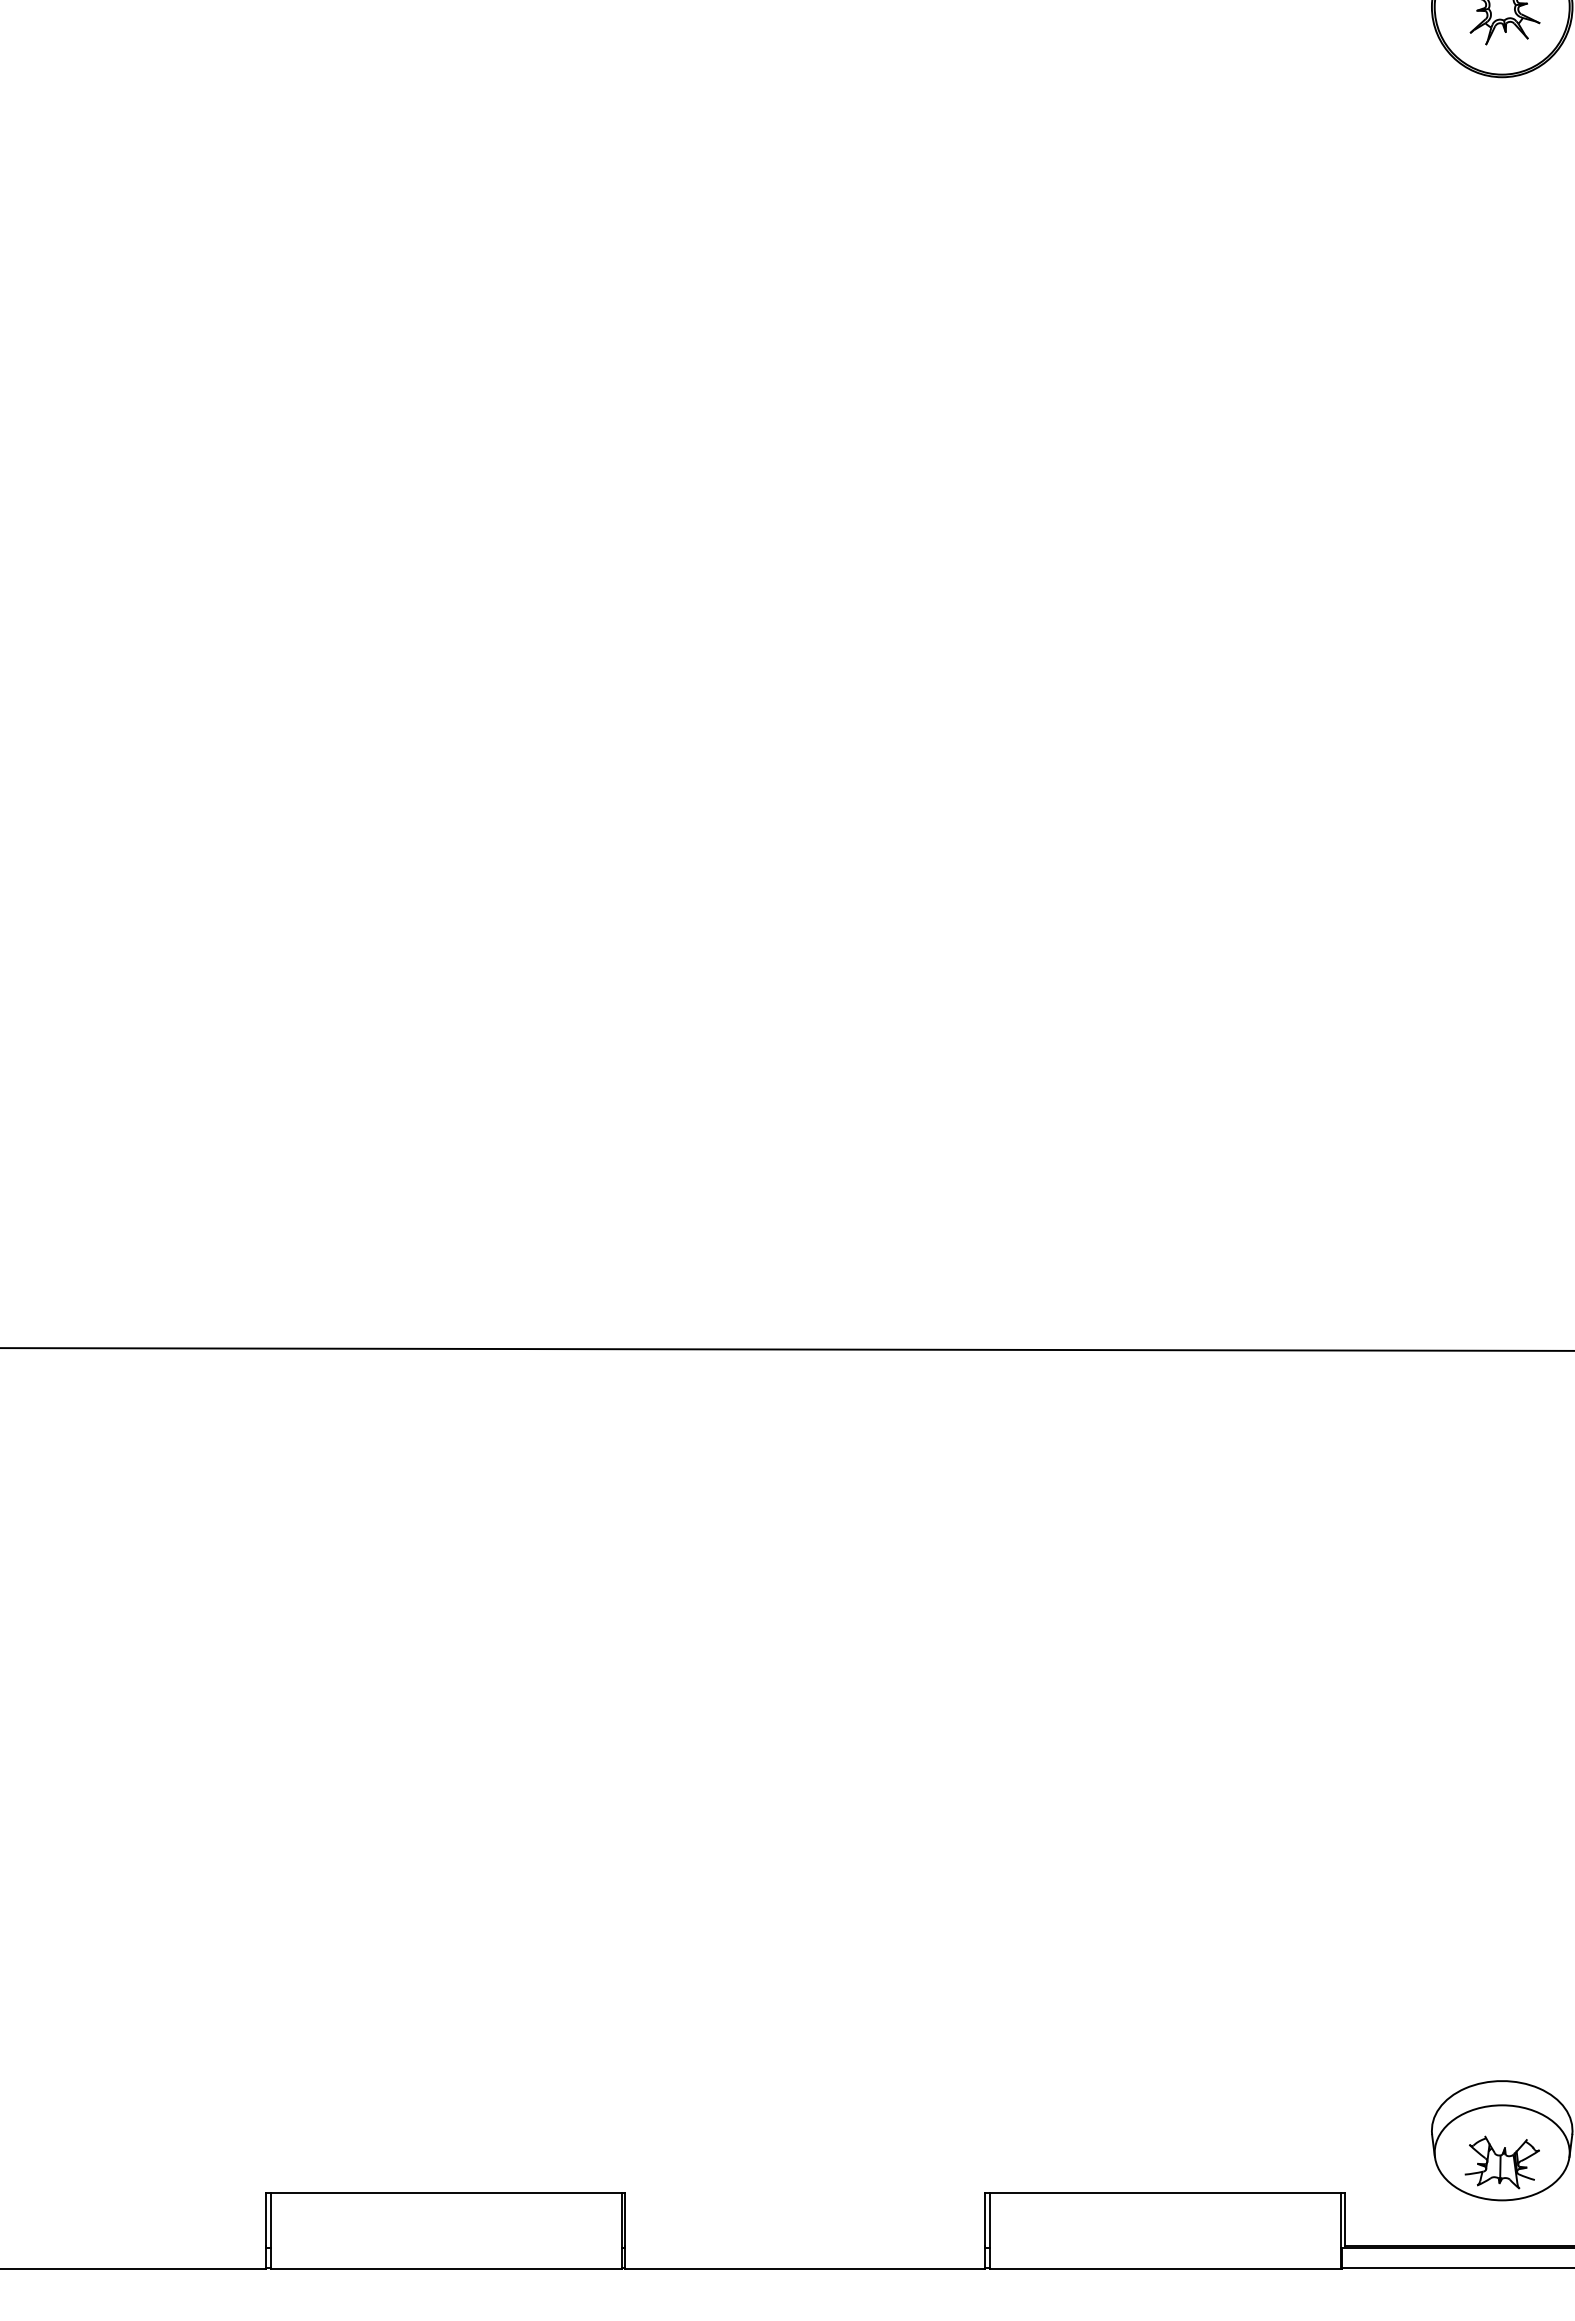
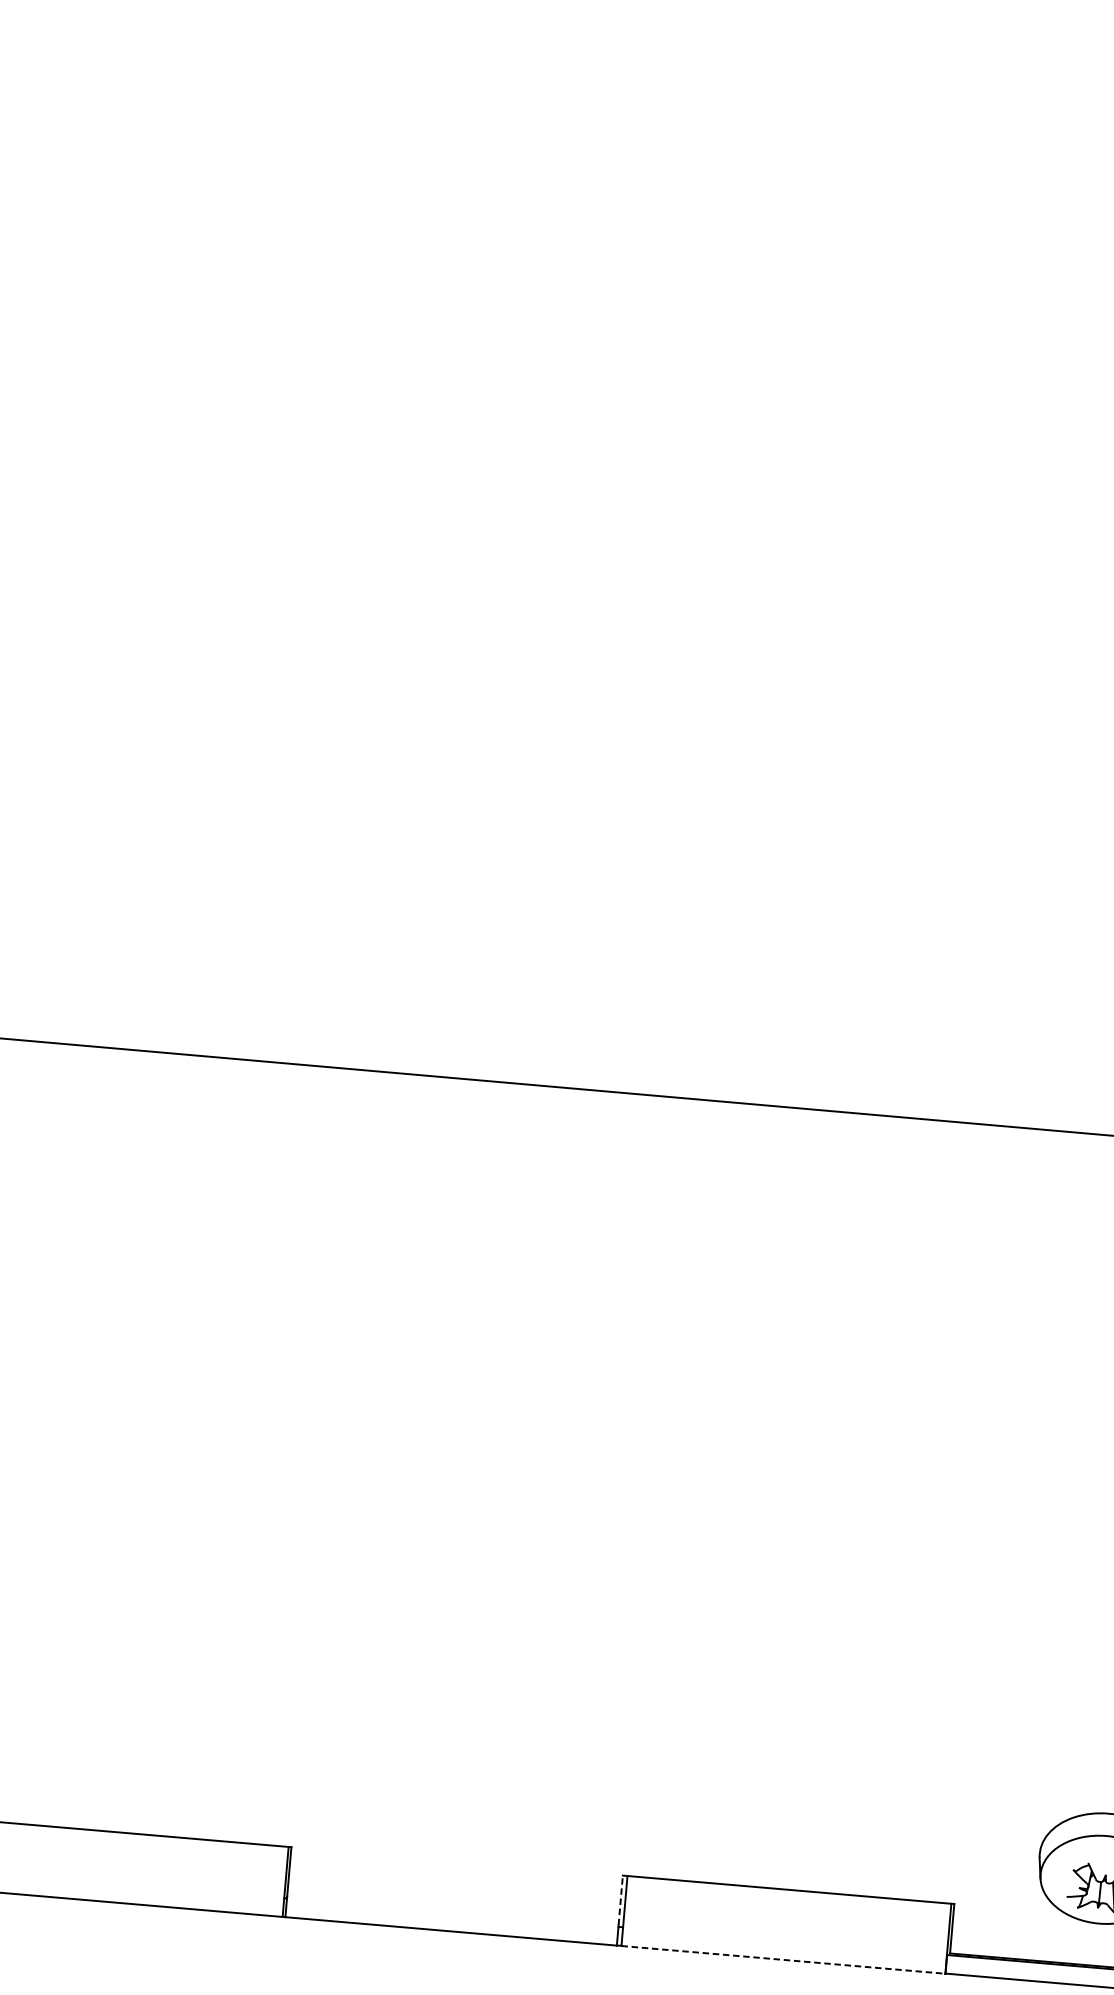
line: (984, 2219) -> (620, 1900), solid -> dashed
line: (1165, 2268) -> (783, 1959), solid -> dashed

